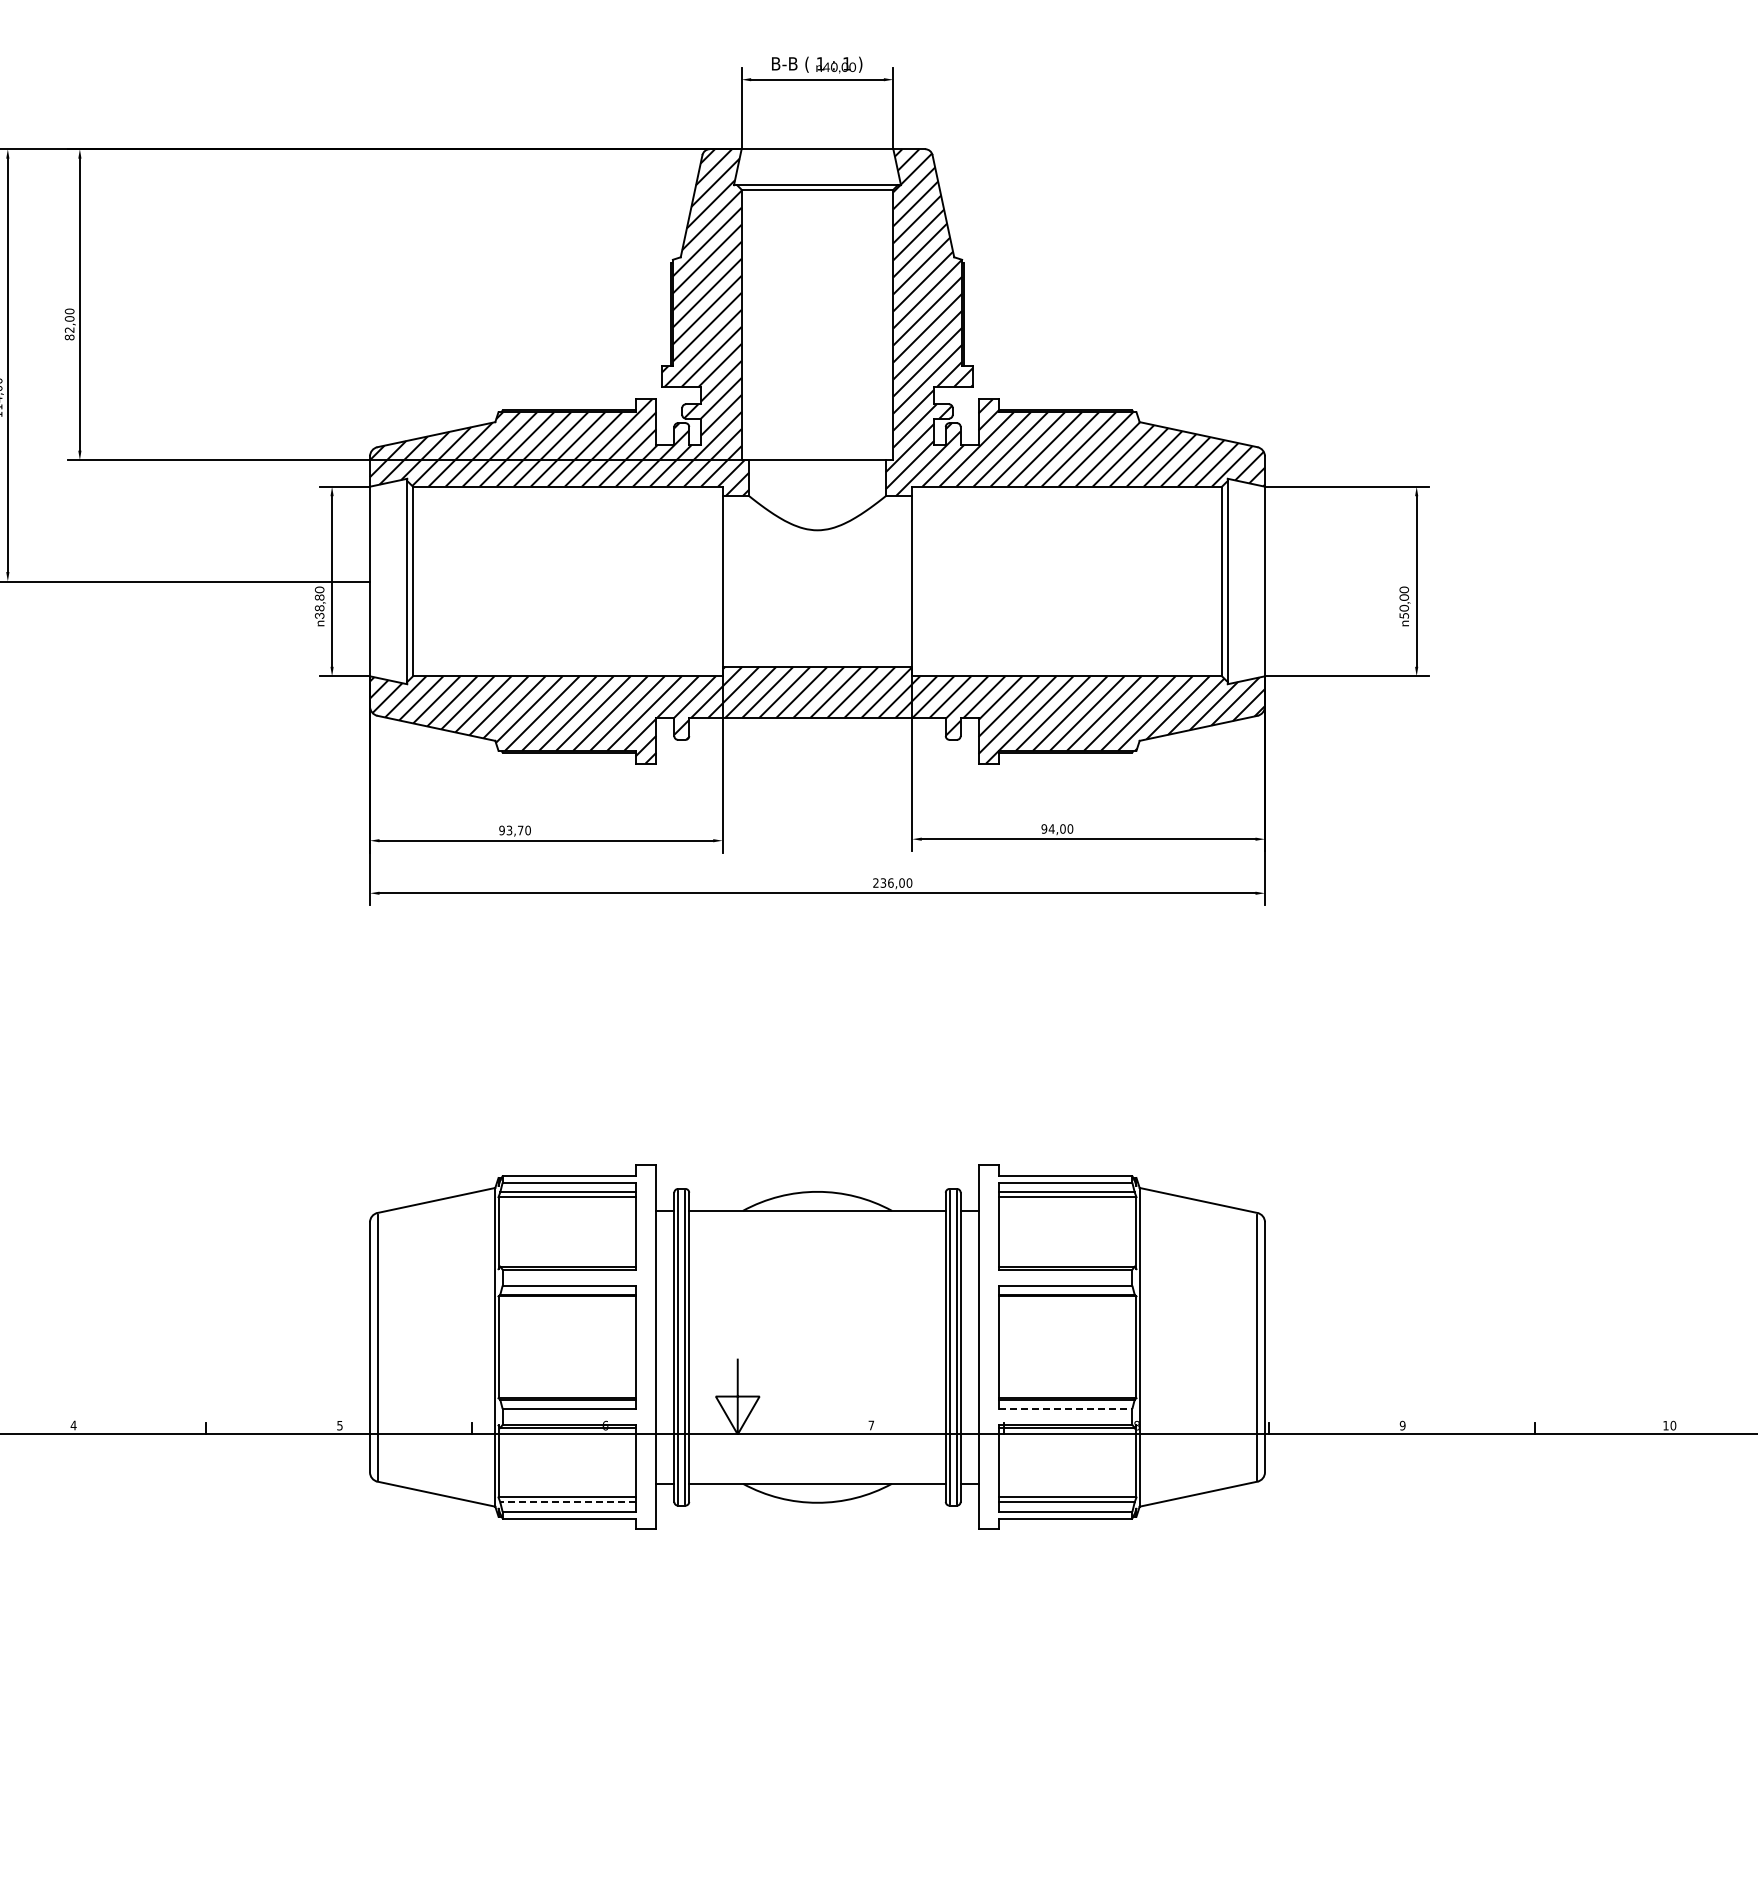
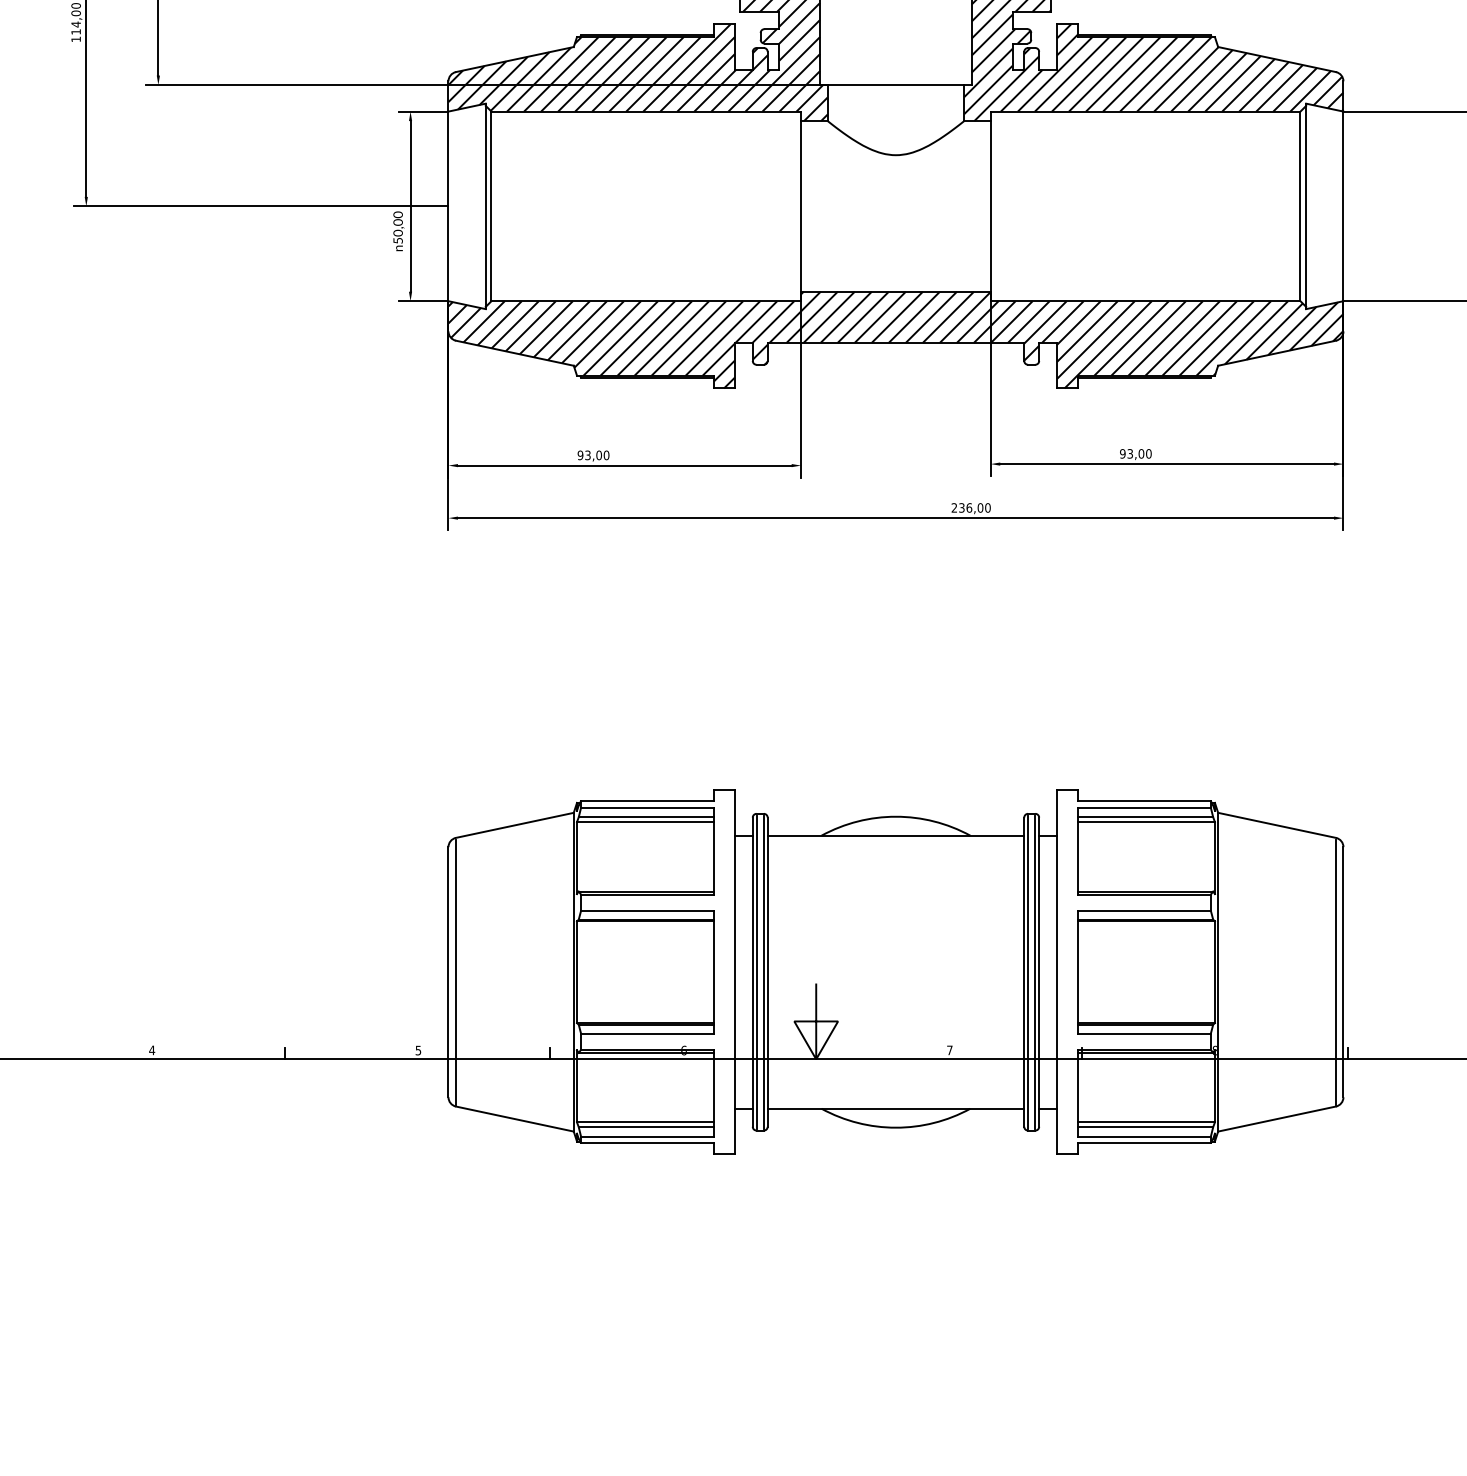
text: (319, 606) -> (397, 231), 38,80 -> 50,00
text: (1051, 828) -> (1129, 453), 94,00 -> 93,00
text: (520, 830) -> (598, 455), 93,70 -> 93,00
line: (1066, 1408) -> (1144, 1033), dashed -> solid
line: (567, 1502) -> (645, 1127), dashed -> solid

